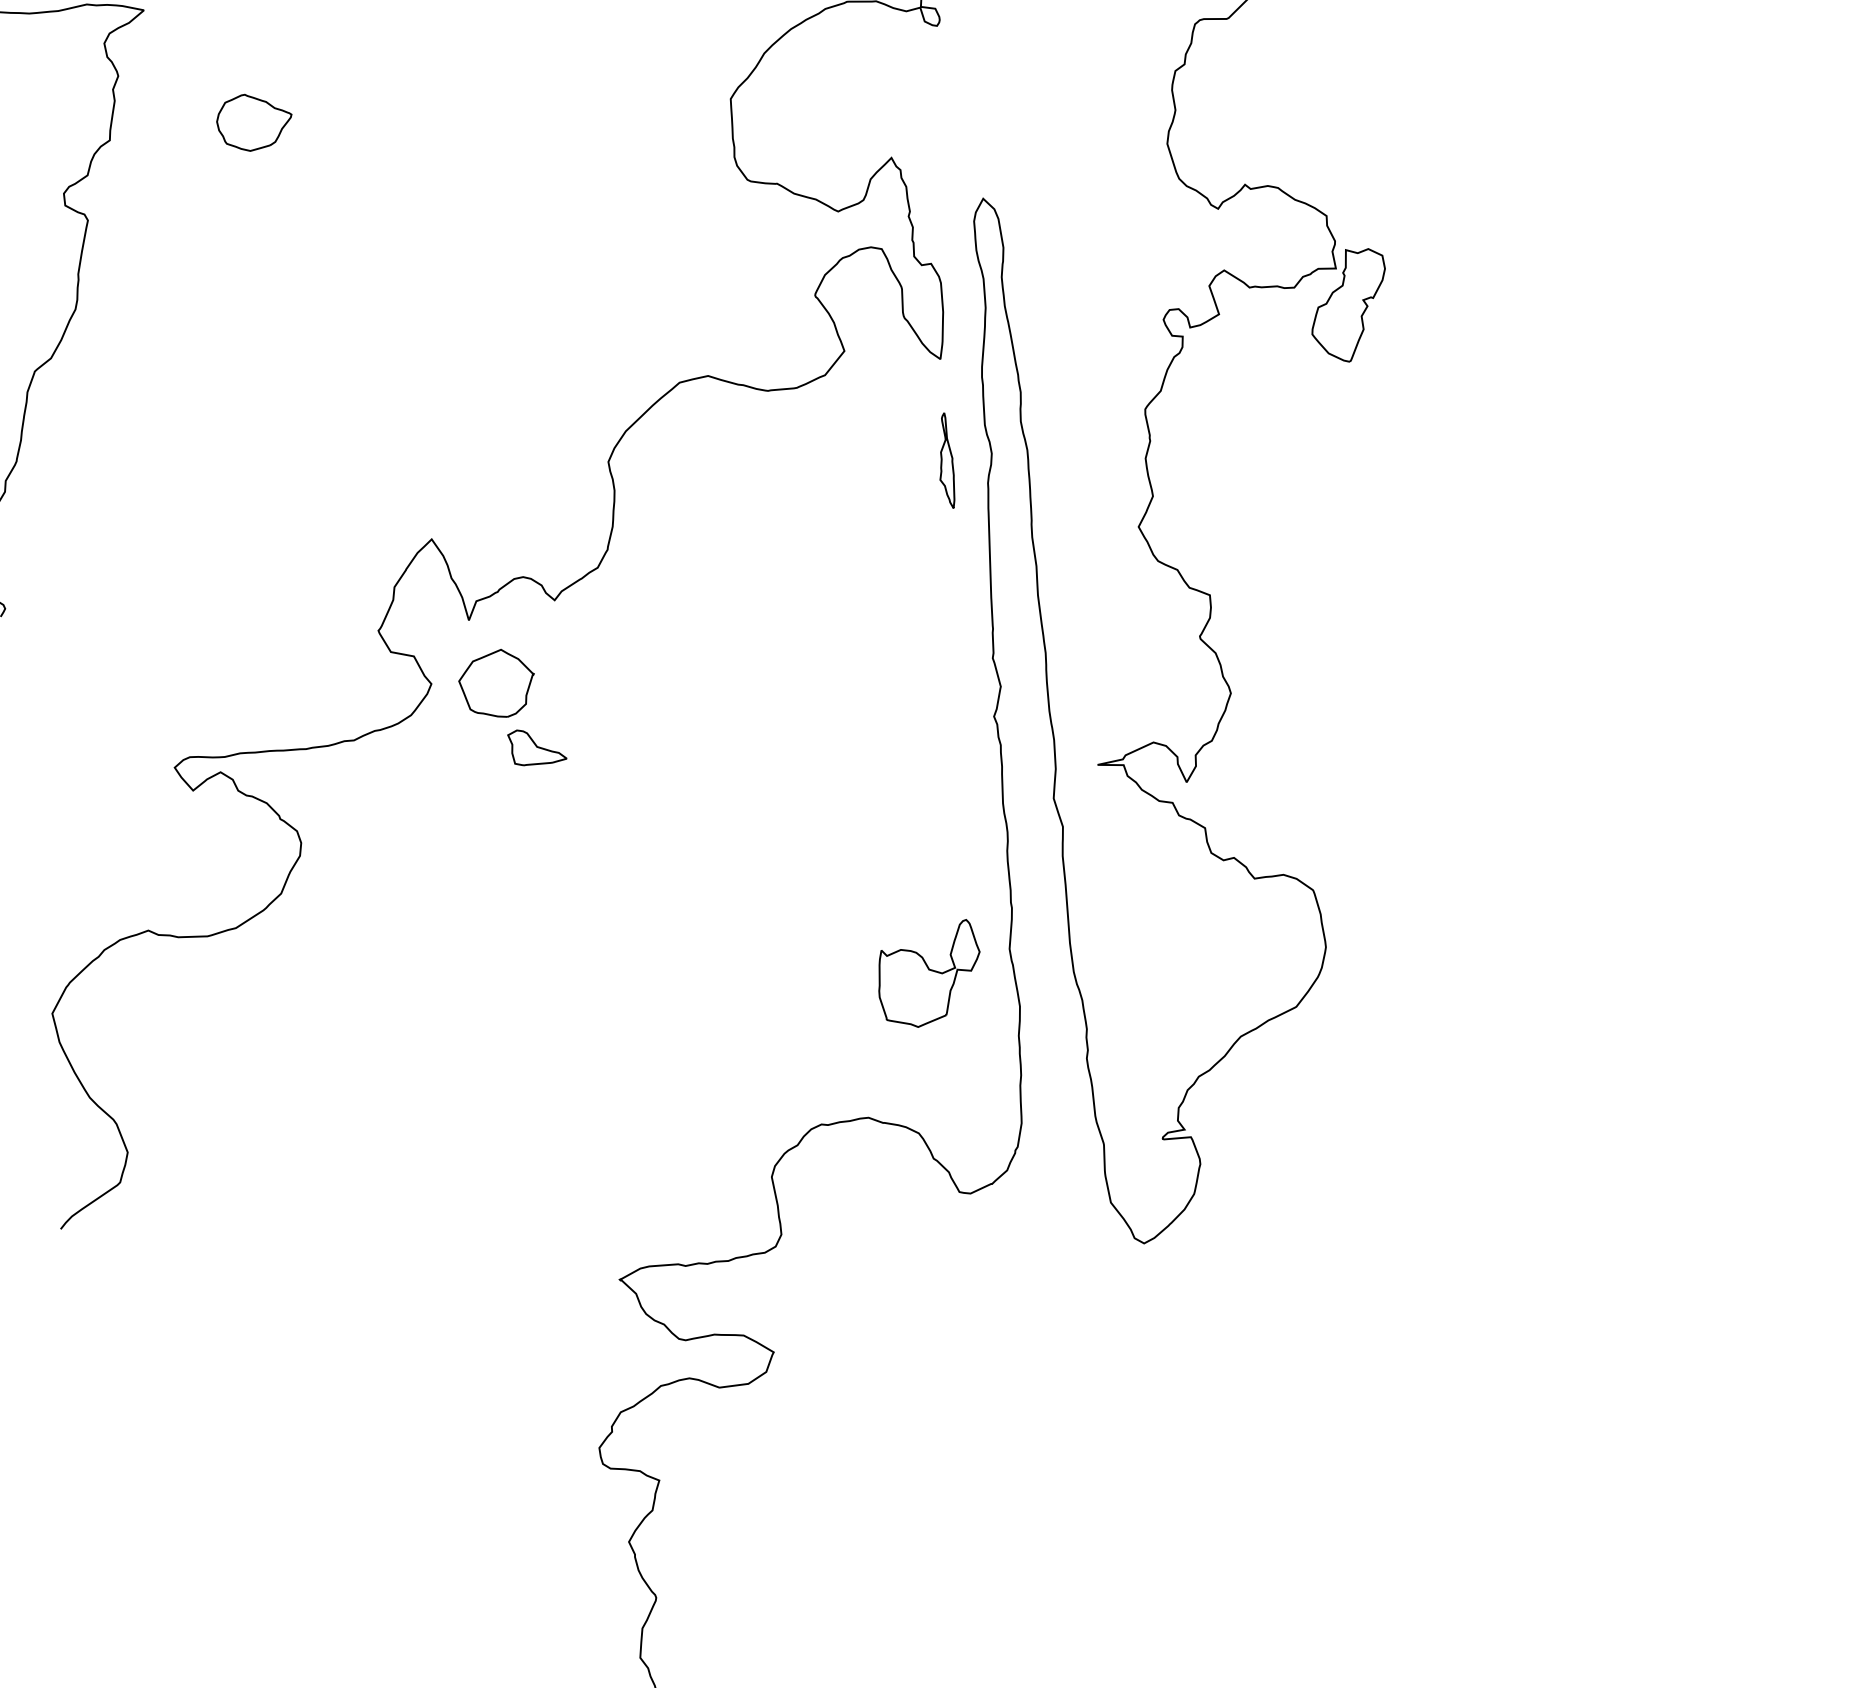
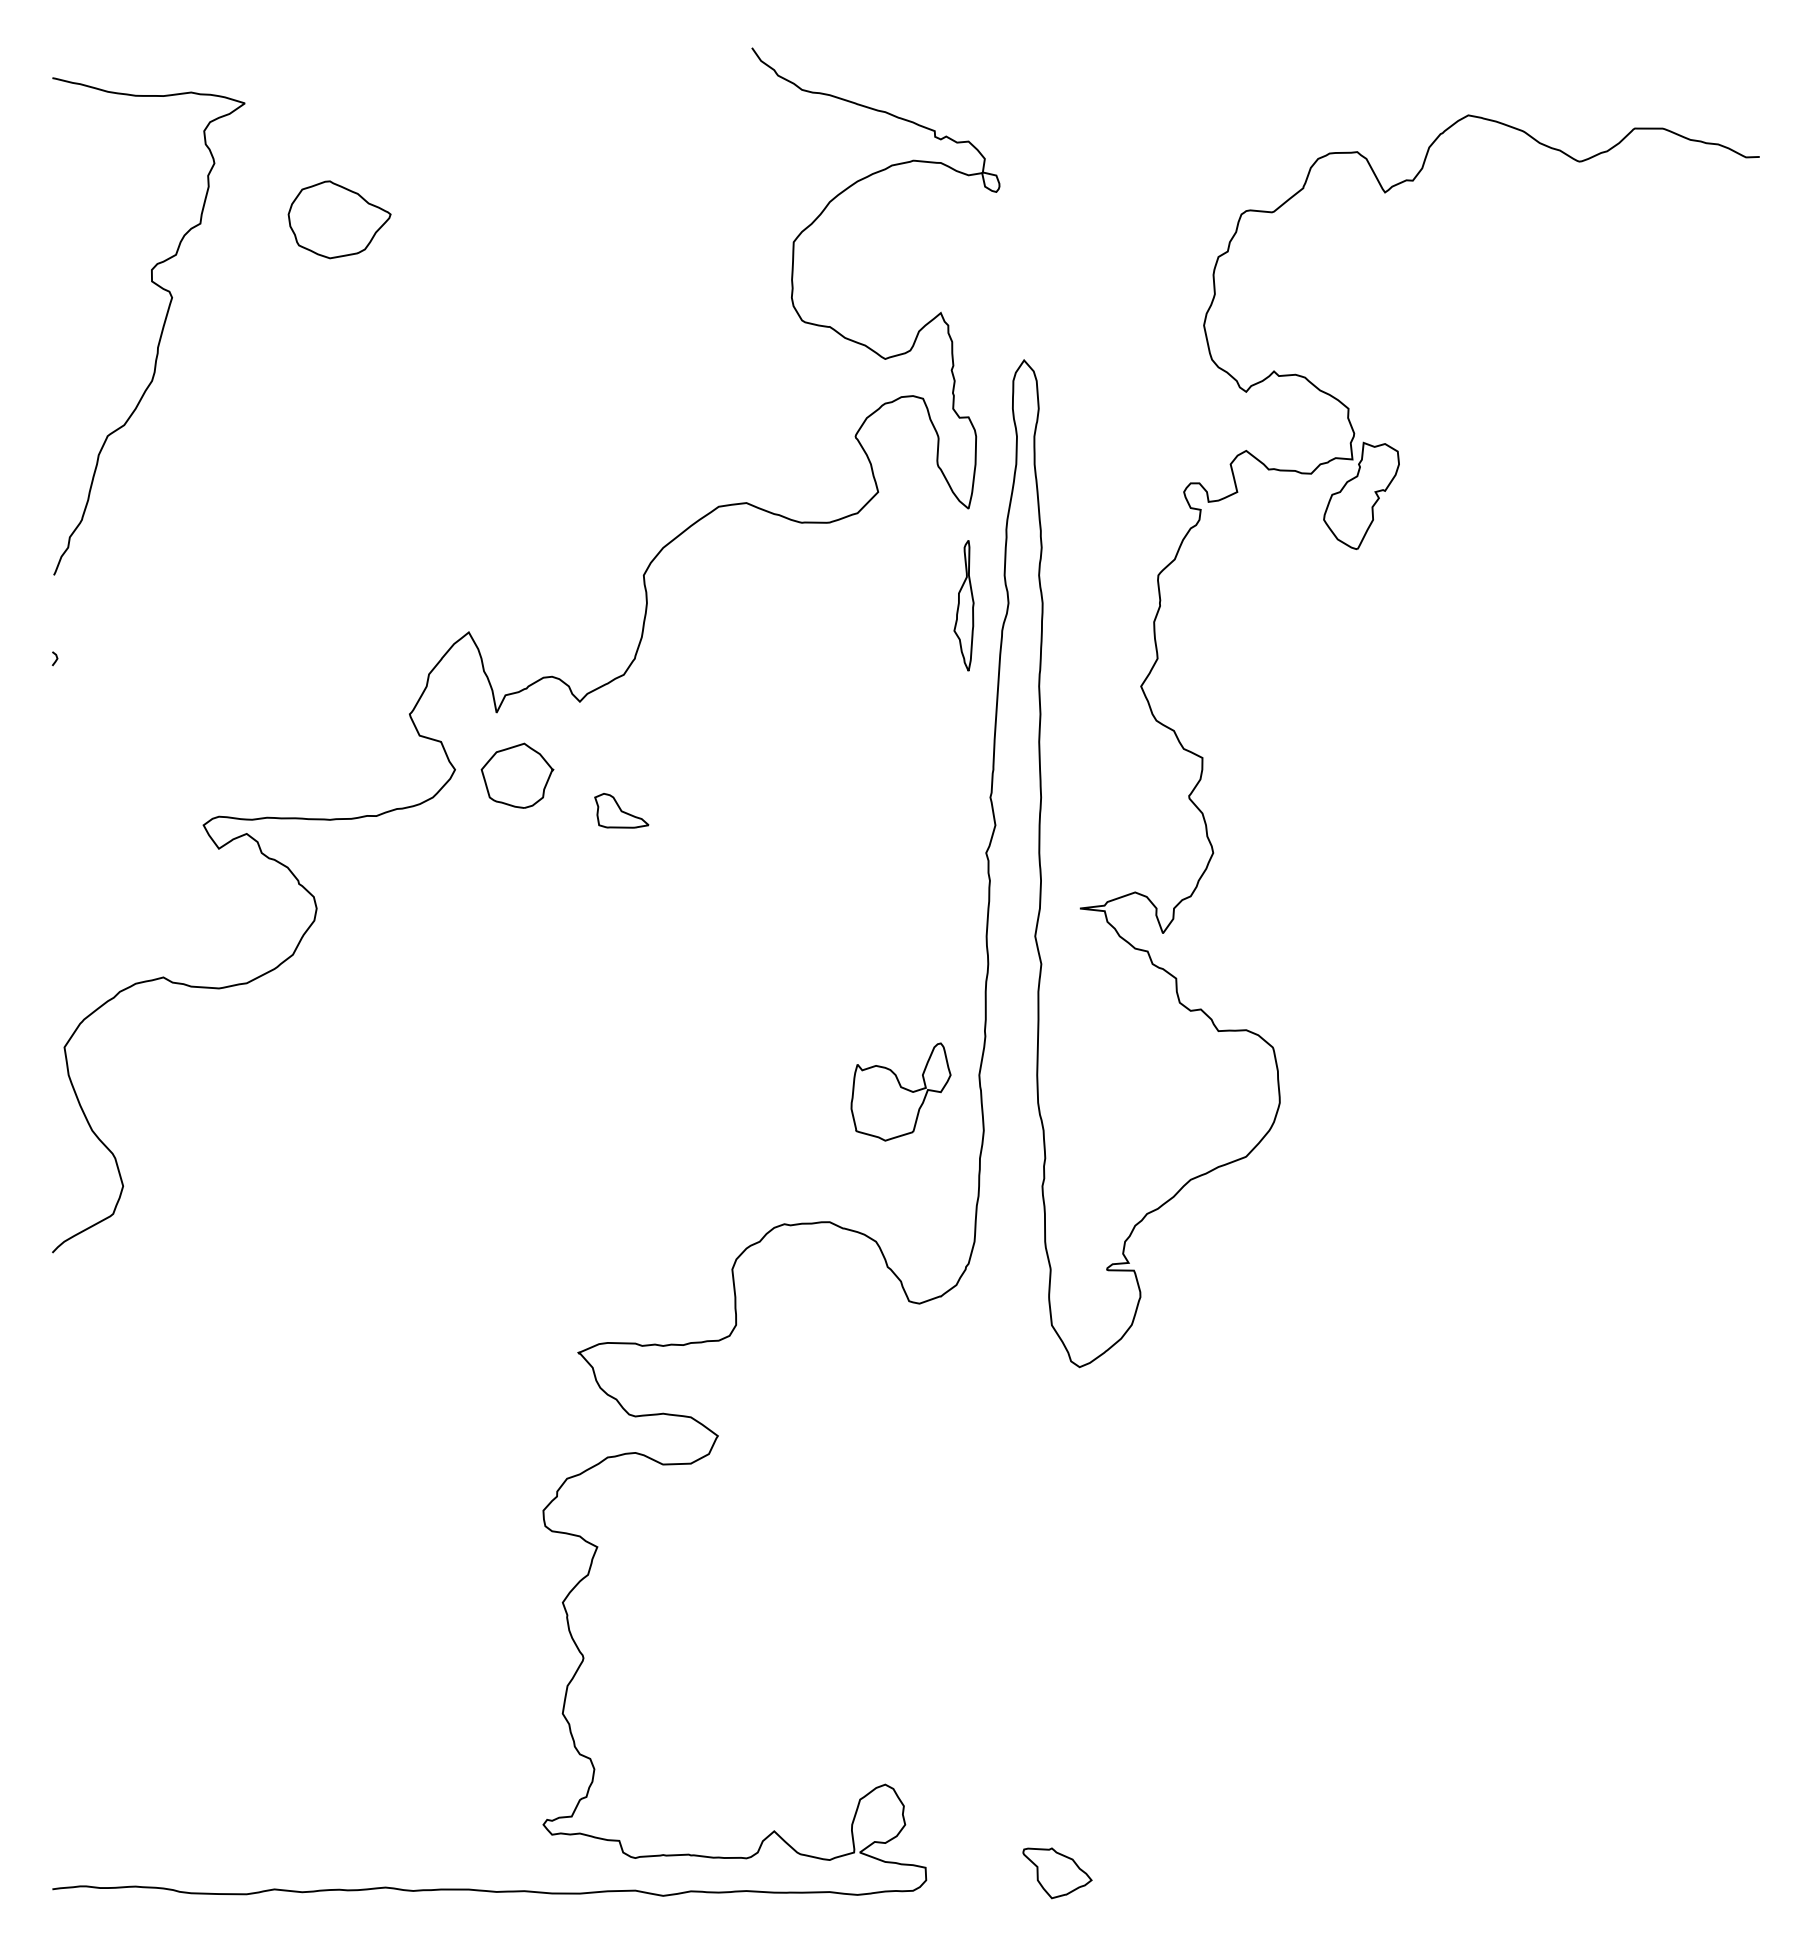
part: (254, 121) -> (339, 219), size x1.43
part: (945, 460) -> (963, 605), size x1.43
part: (536, 746) -> (621, 810), moved

